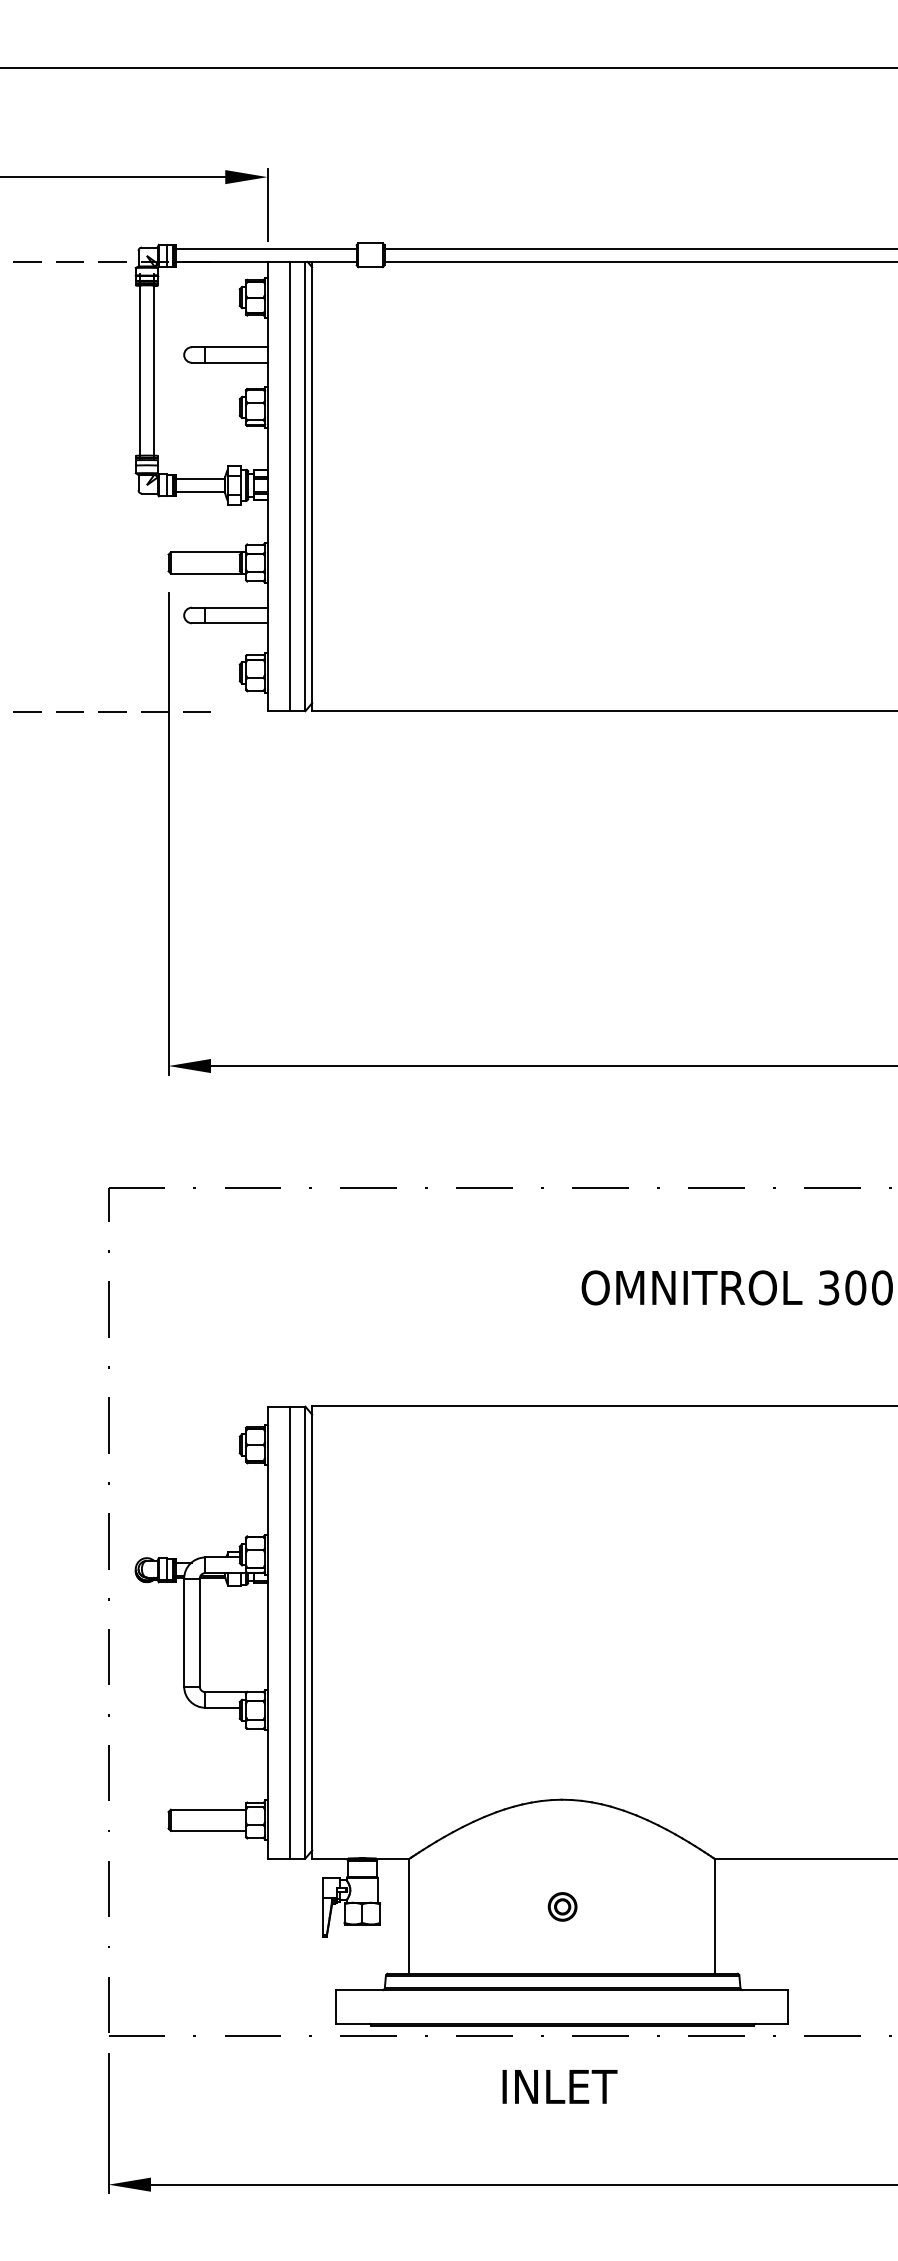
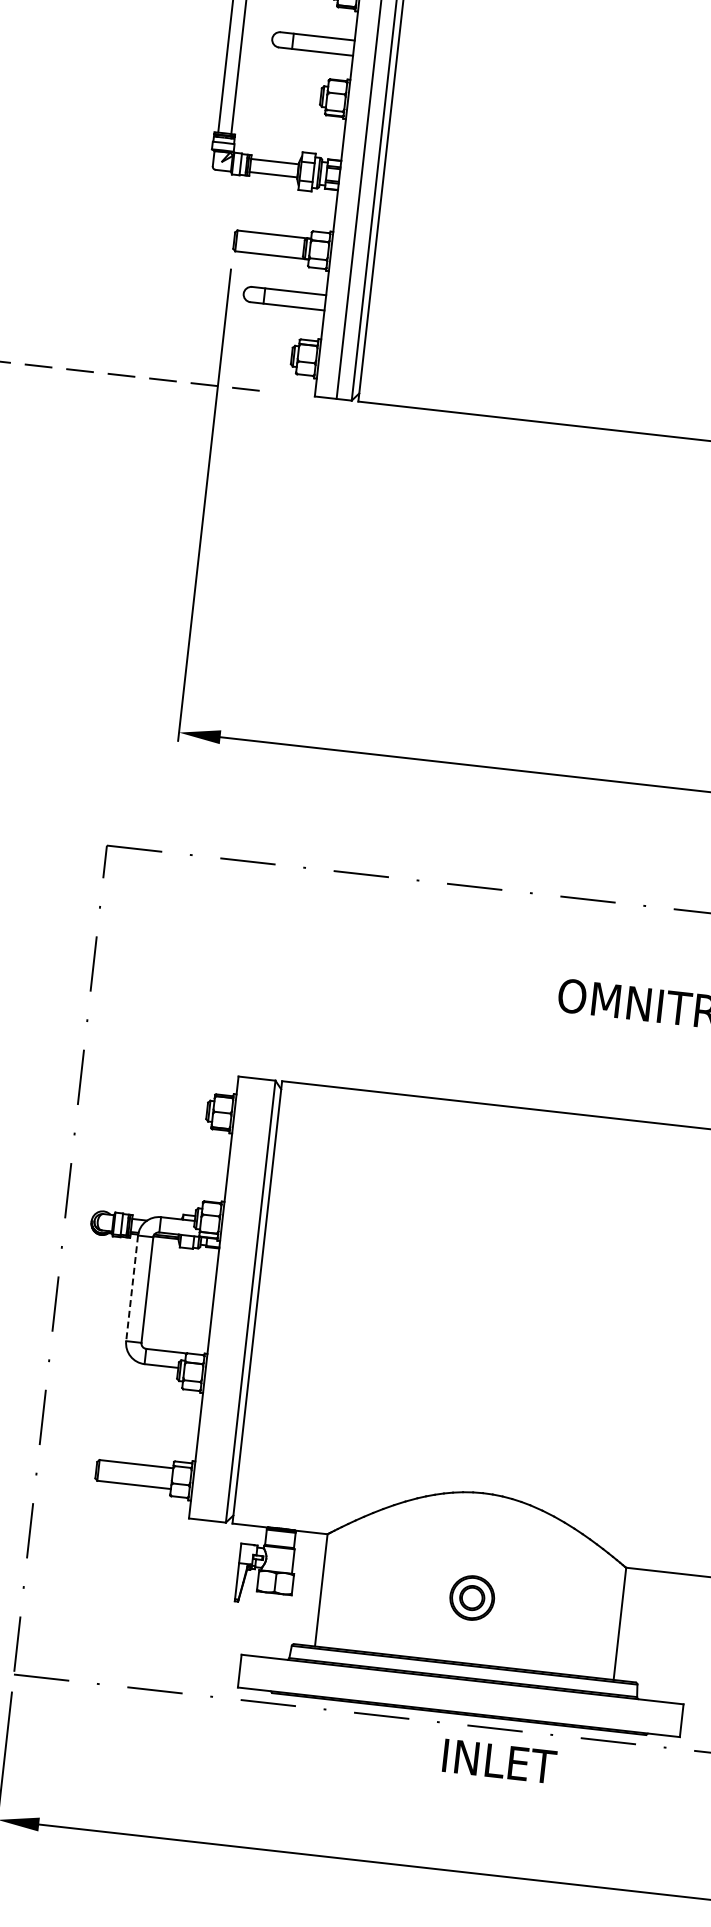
line: (184, 1632) -> (132, 1288), solid -> dashed
line: (289, 1632) -> (235, 1299), removed
part: (562, 1906) -> (472, 1597), size x1.6
text: (559, 2086) -> (499, 1761), moved

